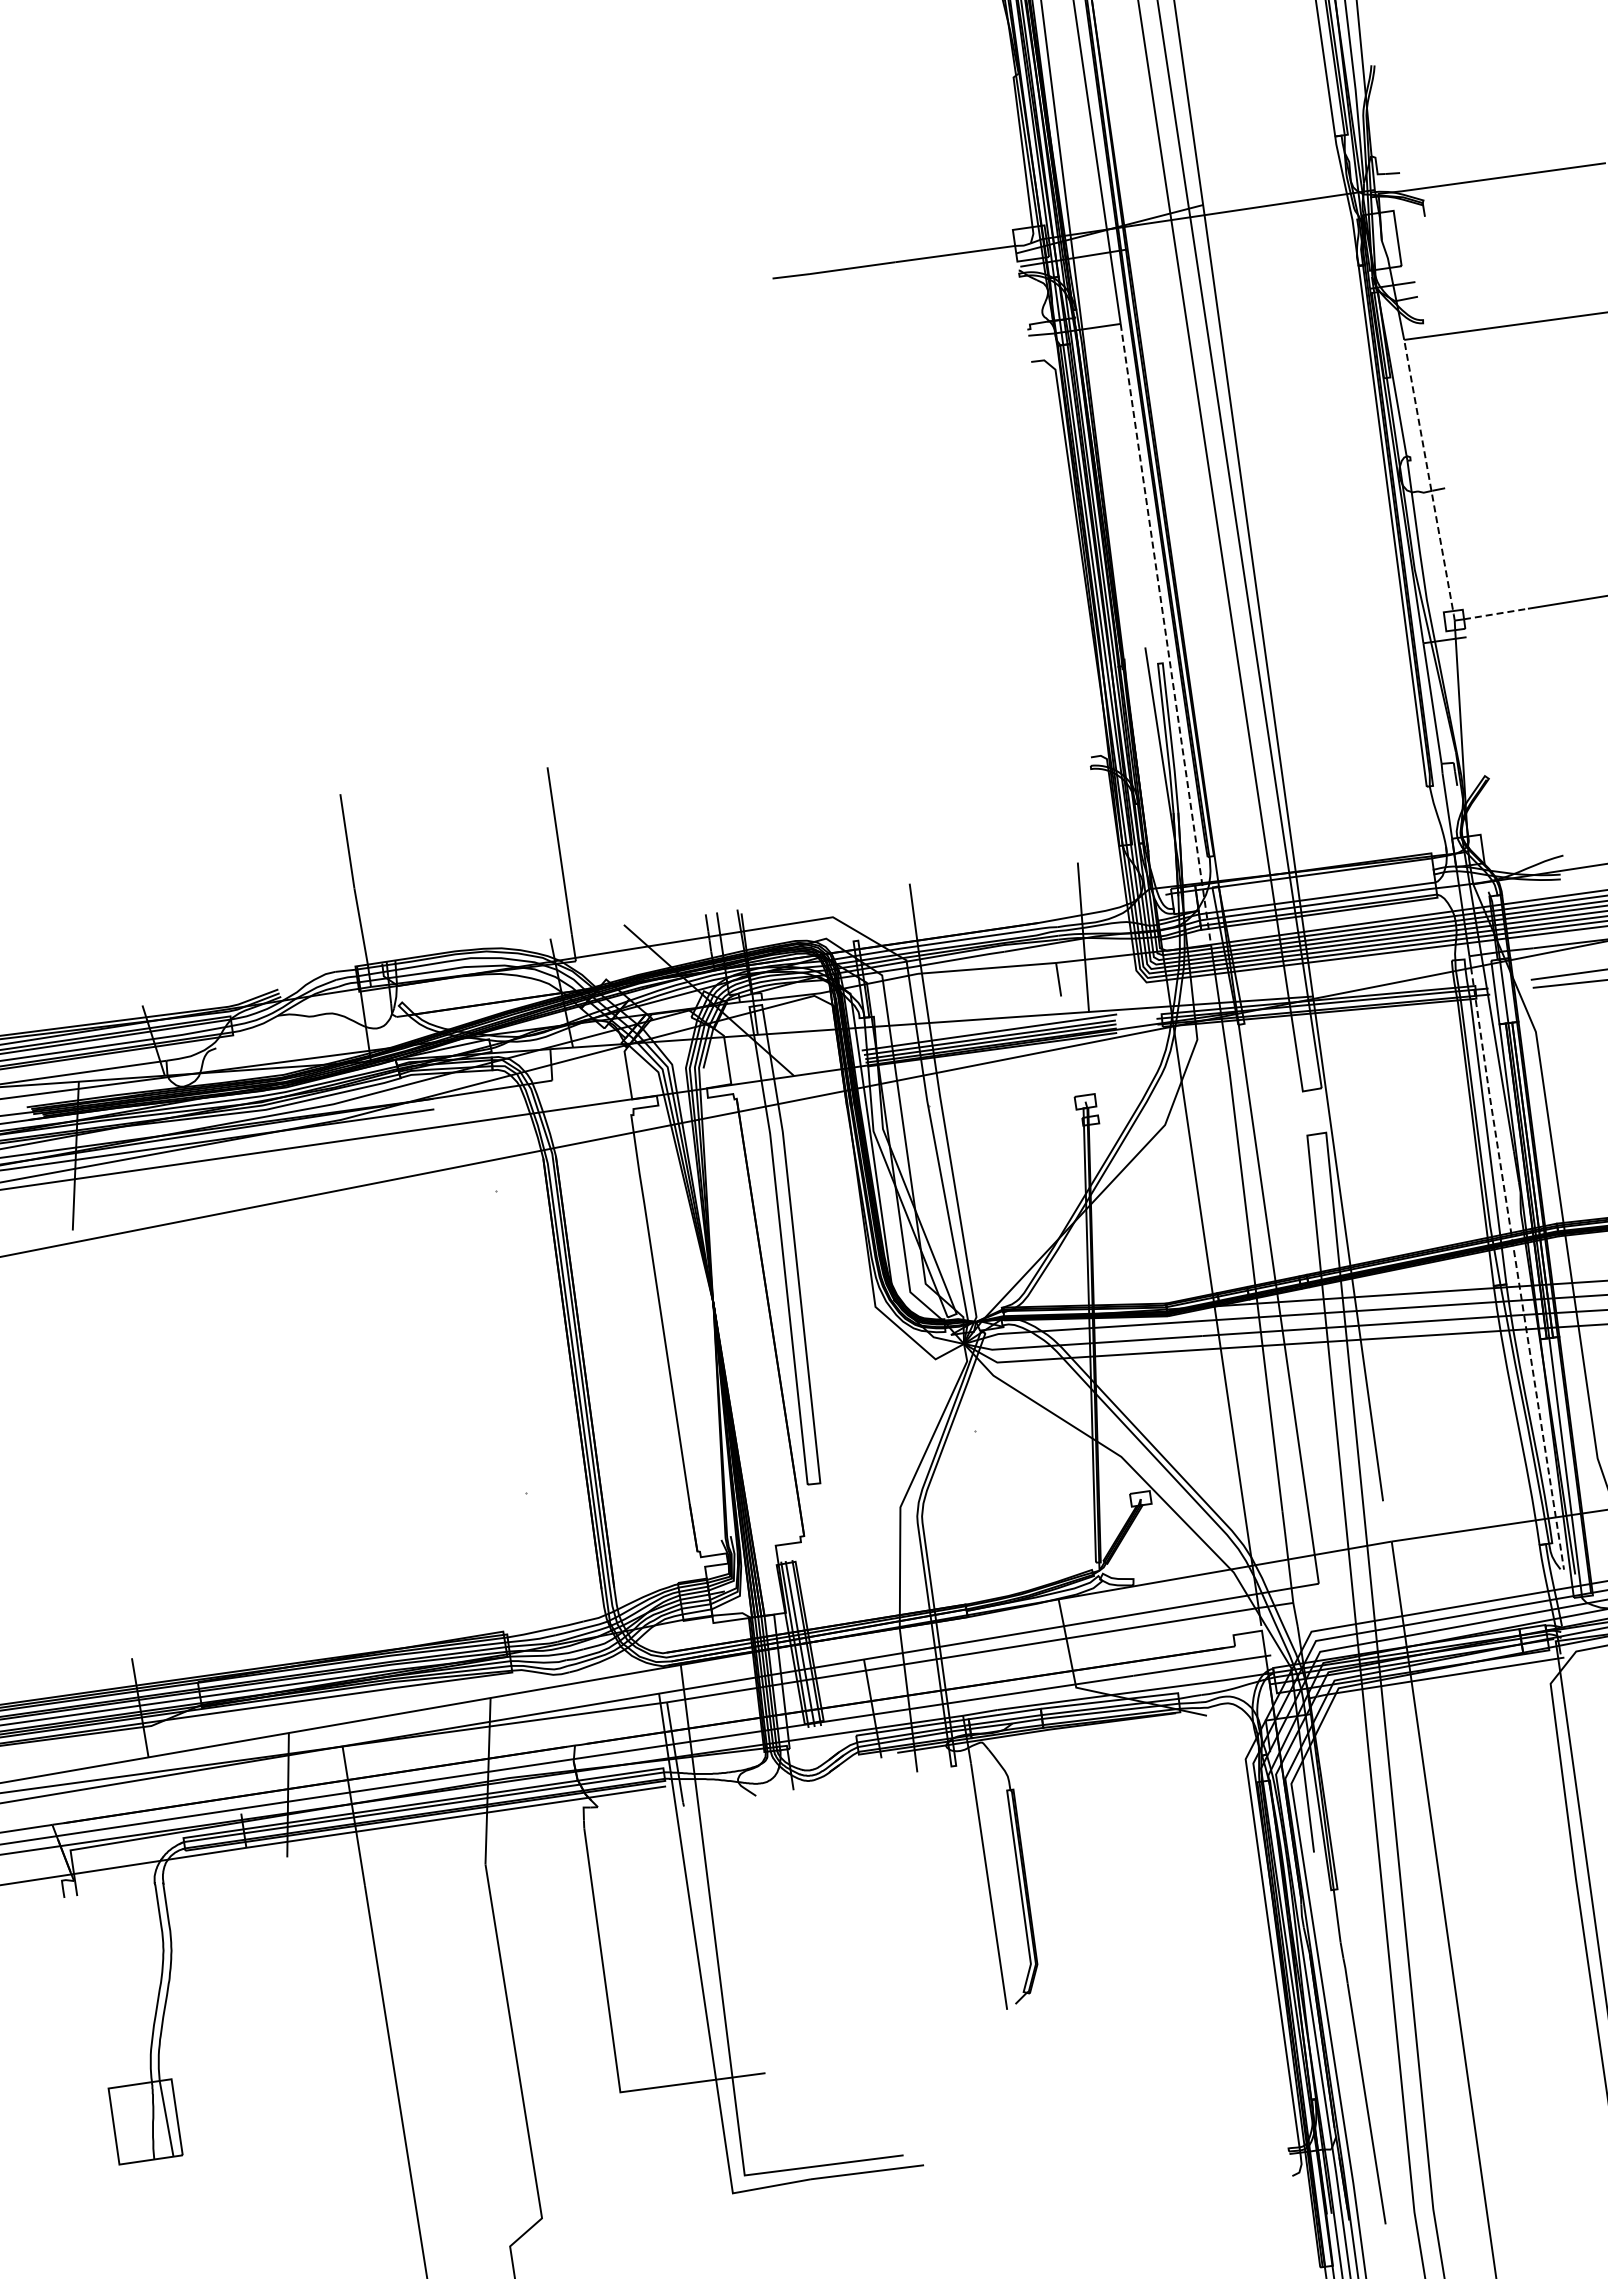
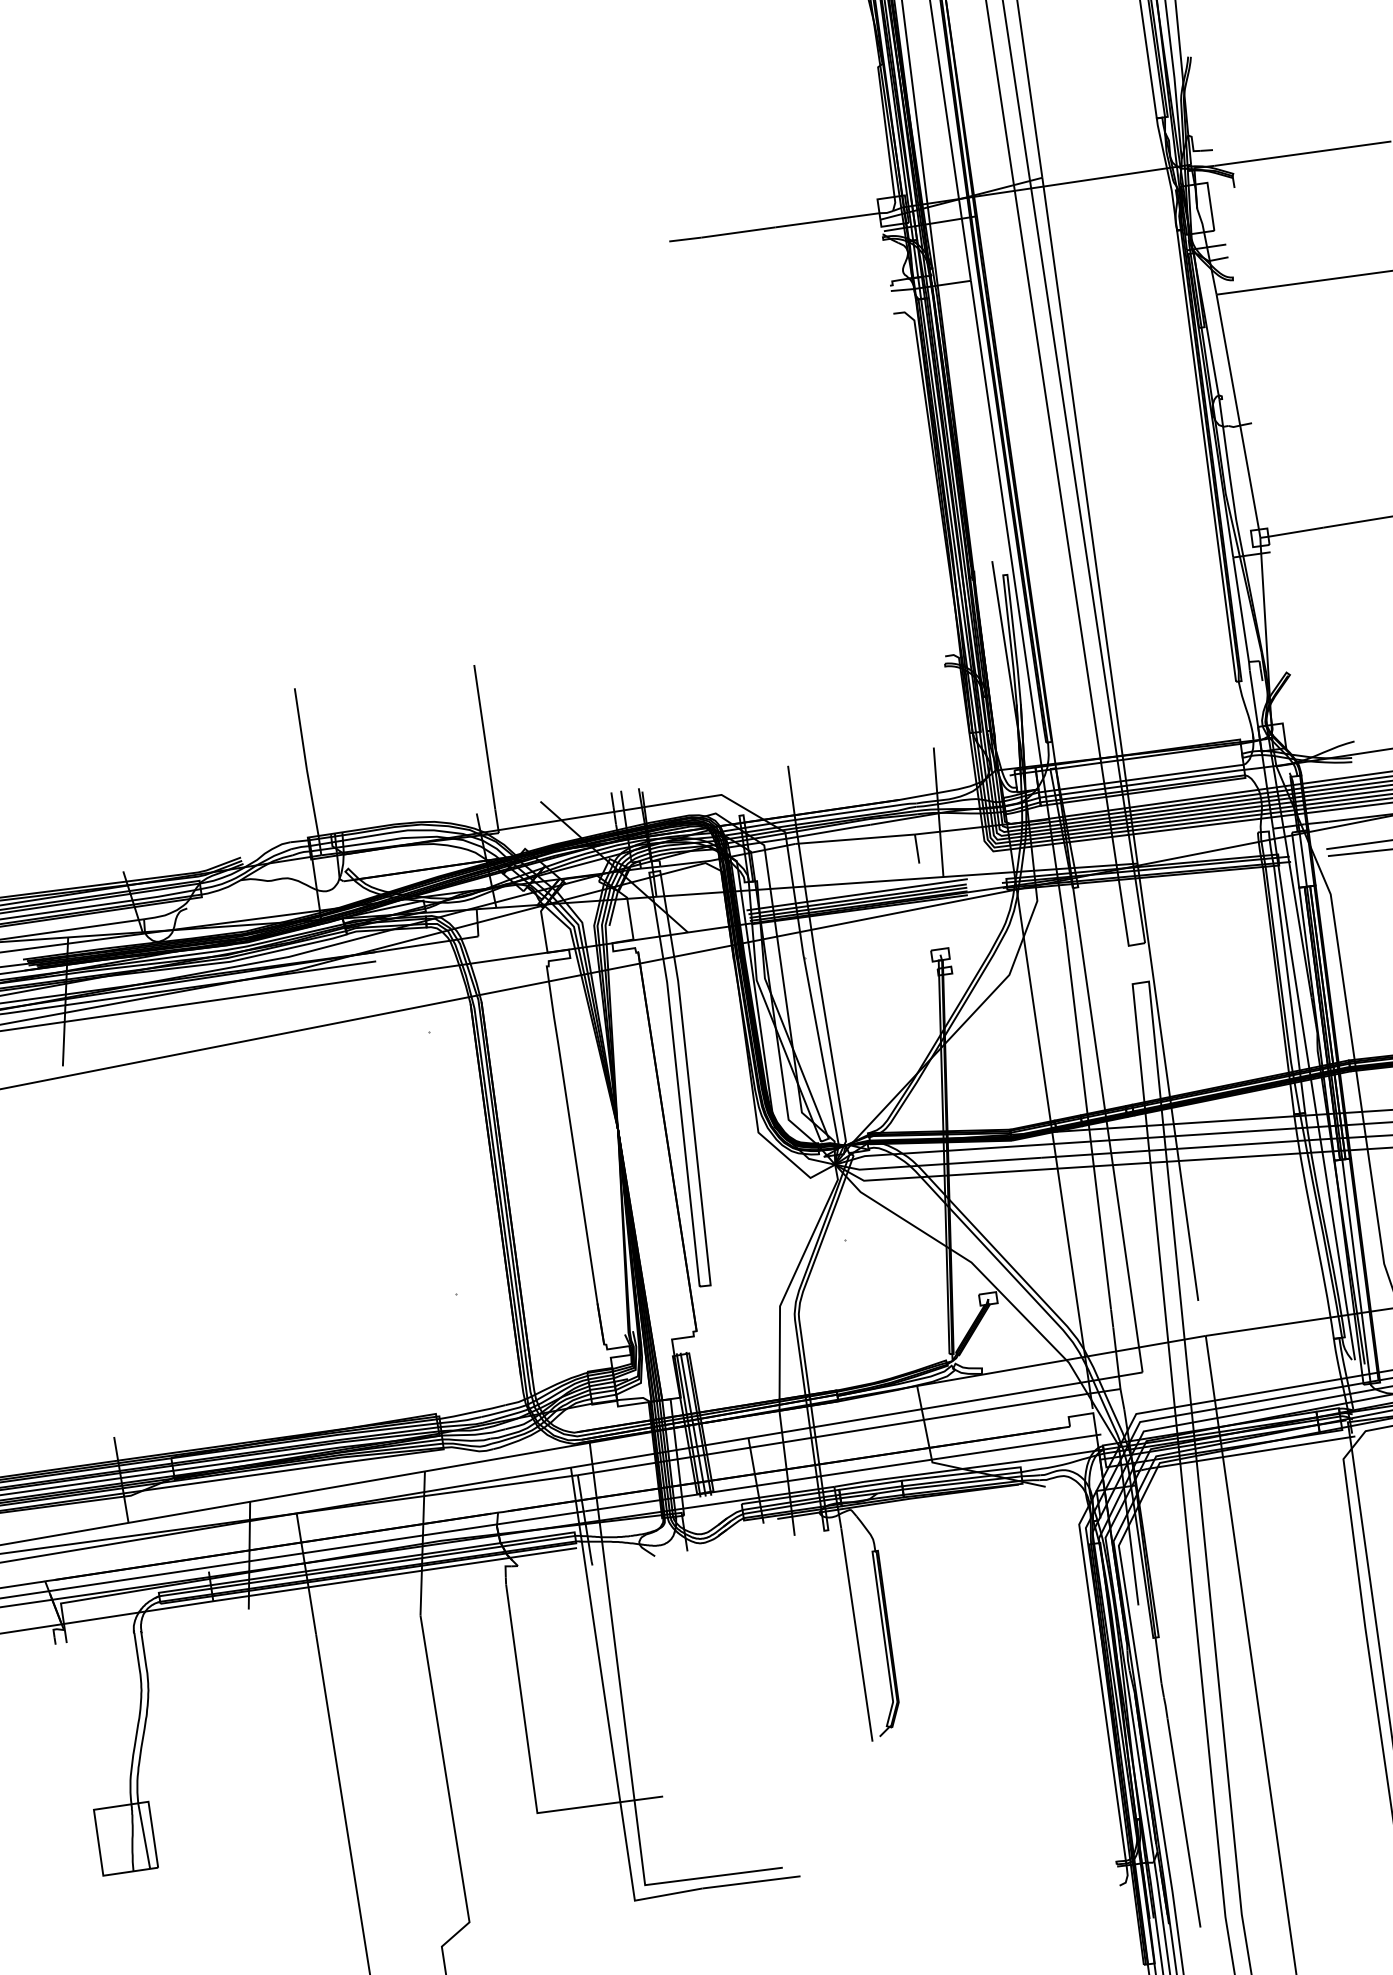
line: (1429, 481) -> (1238, 417), dashed -> solid
line: (1496, 613) -> (1296, 531), dashed -> solid
line: (1165, 634) -> (1009, 549), dashed -> solid
line: (1516, 1268) -> (1313, 1099), dashed -> solid

